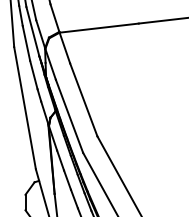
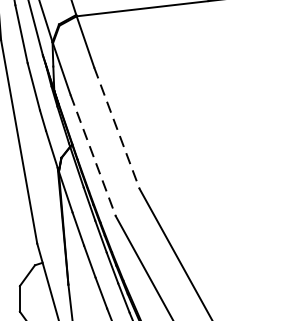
line: (83, 99) -> (116, 127), solid -> dashed
line: (69, 116) -> (93, 155), solid -> dashed

